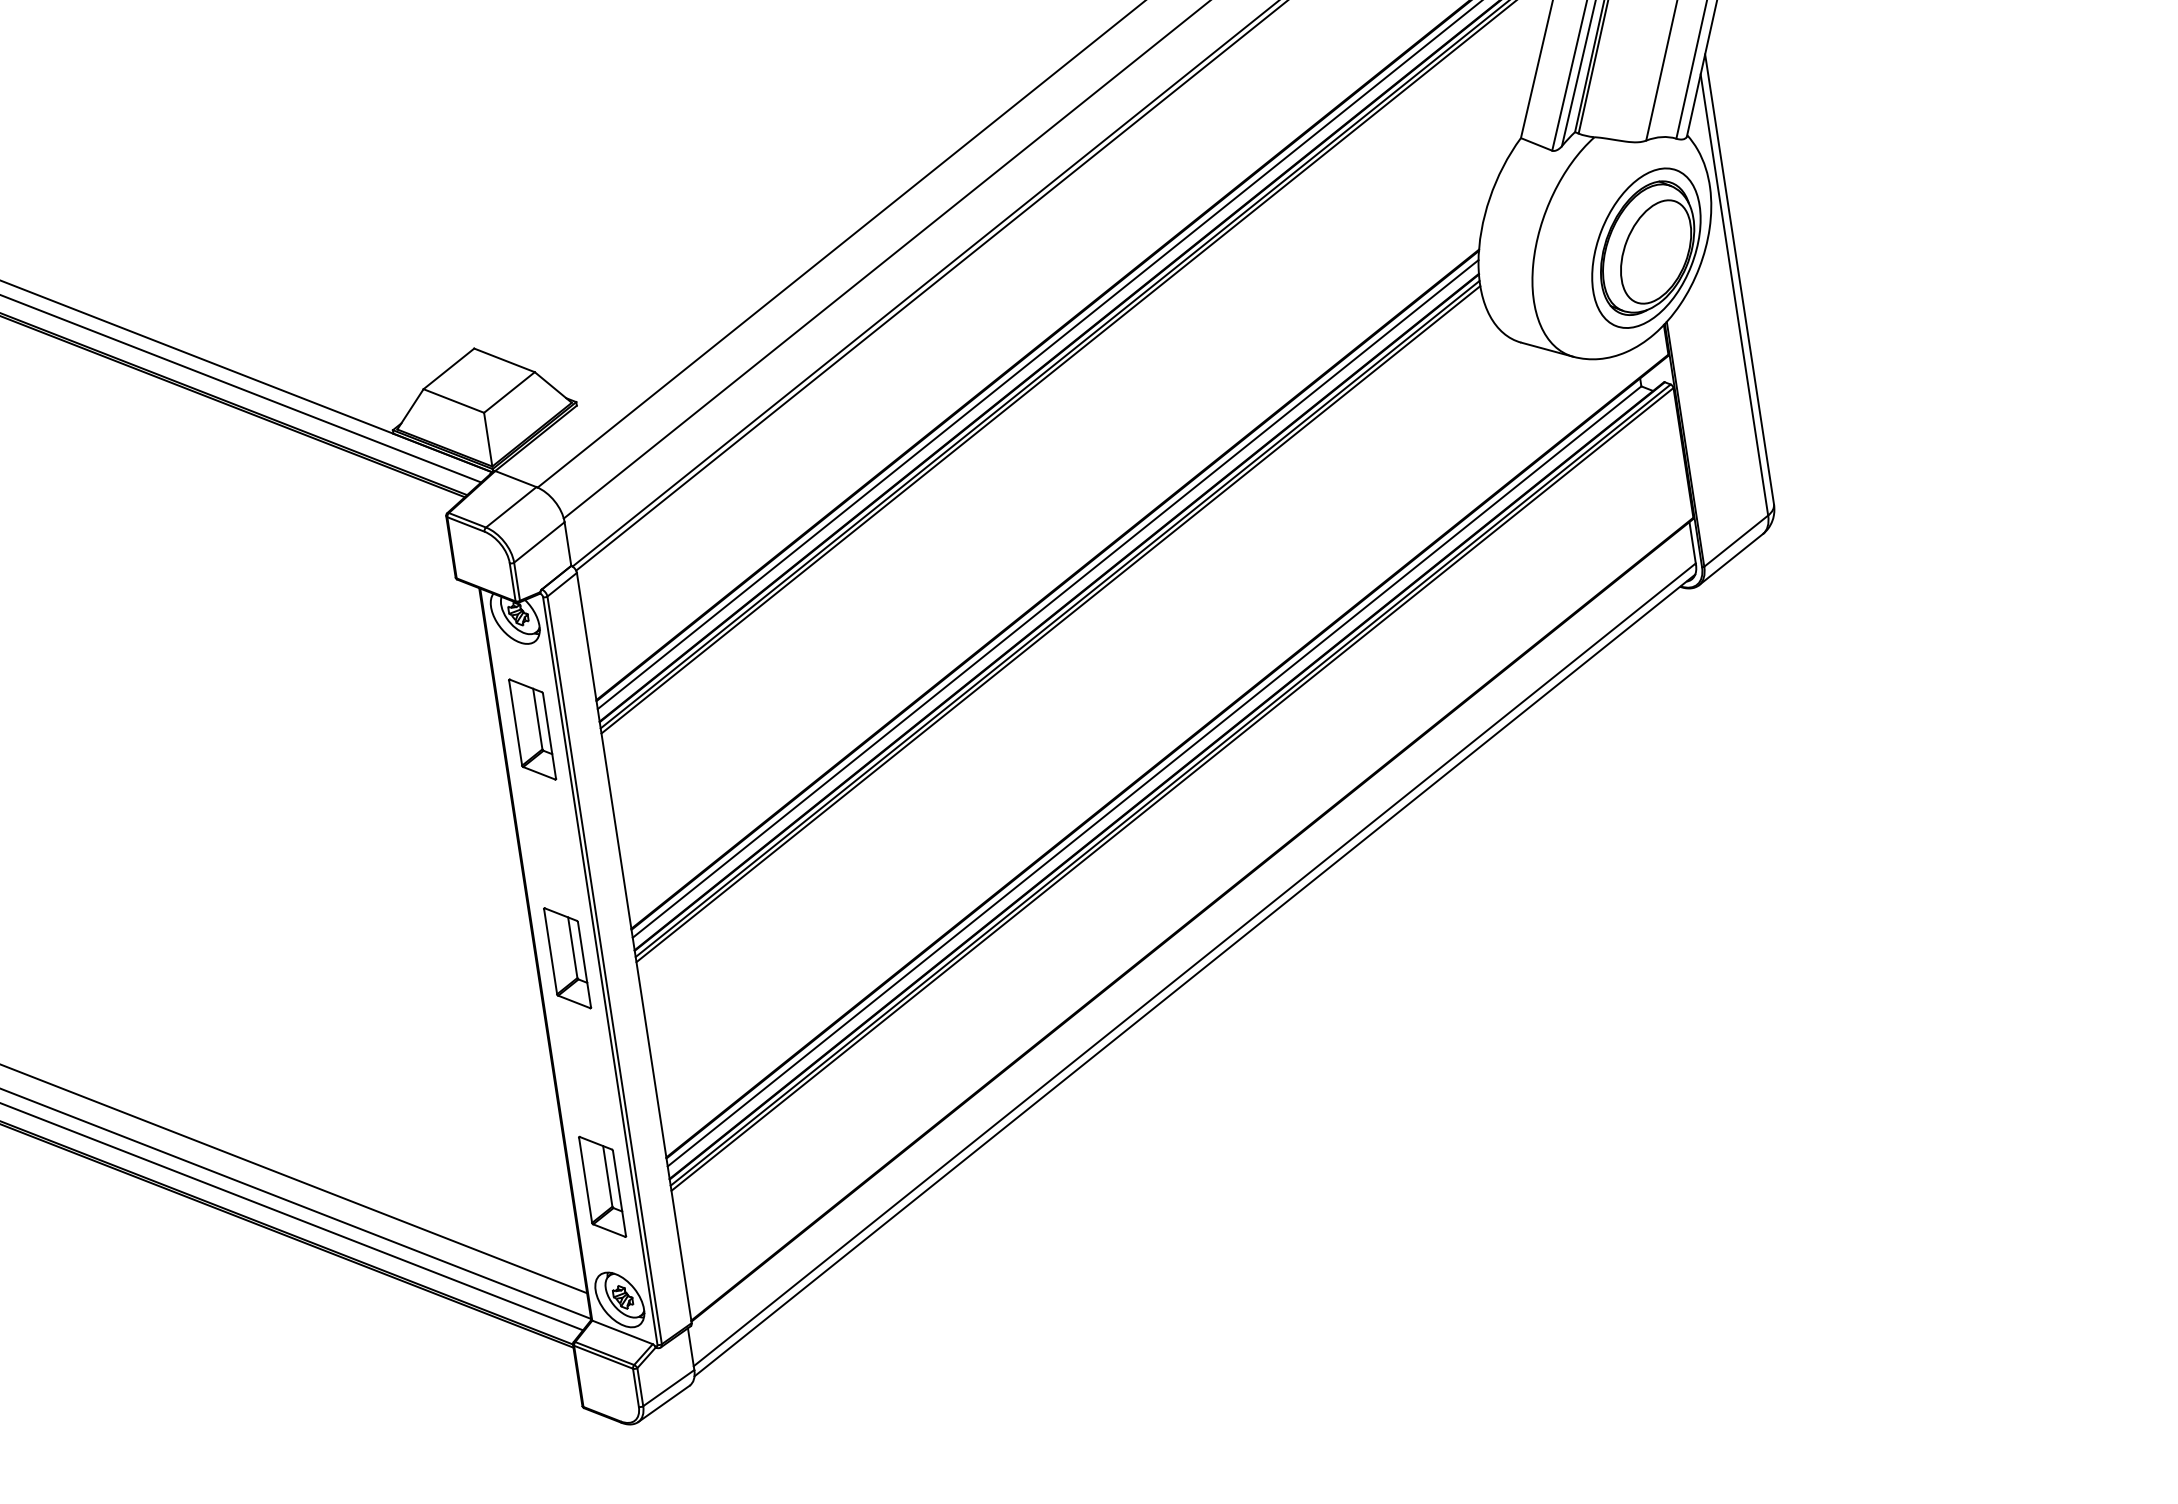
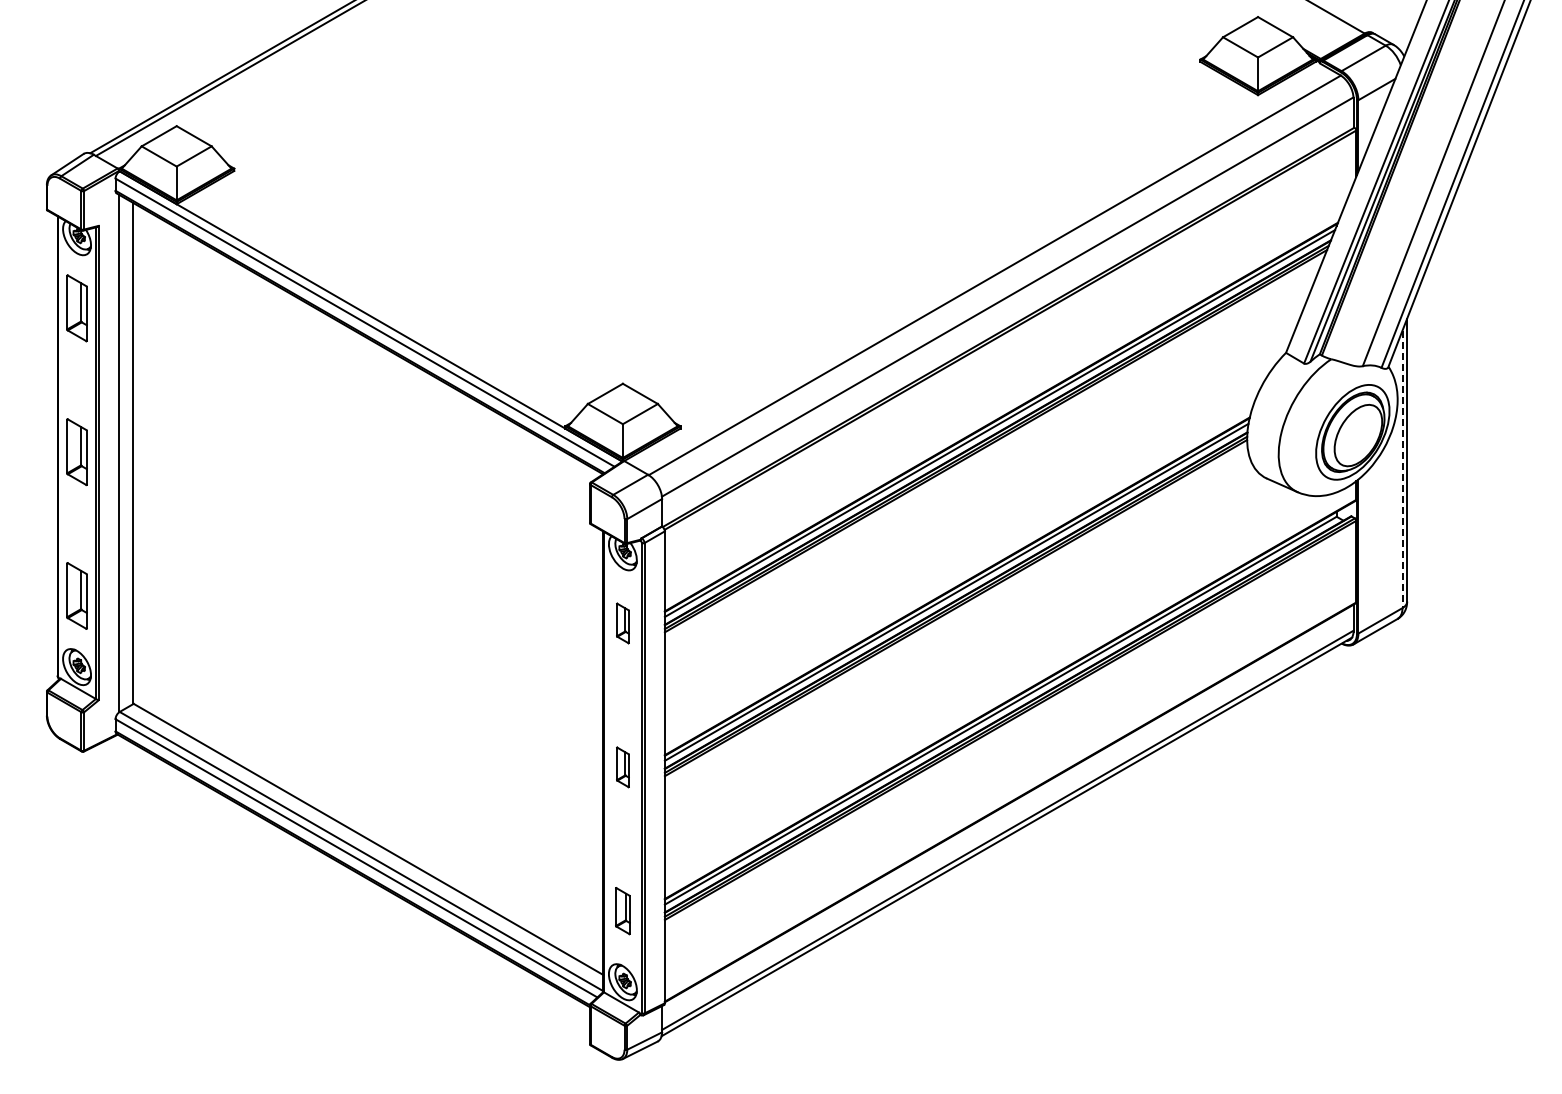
line: (1734, 295) -> (1402, 469), solid -> dashed
part: (531, 729) -> (622, 623), size x0.6
part: (566, 958) -> (622, 767), size x0.6
part: (601, 1185) -> (622, 910), size x0.7

